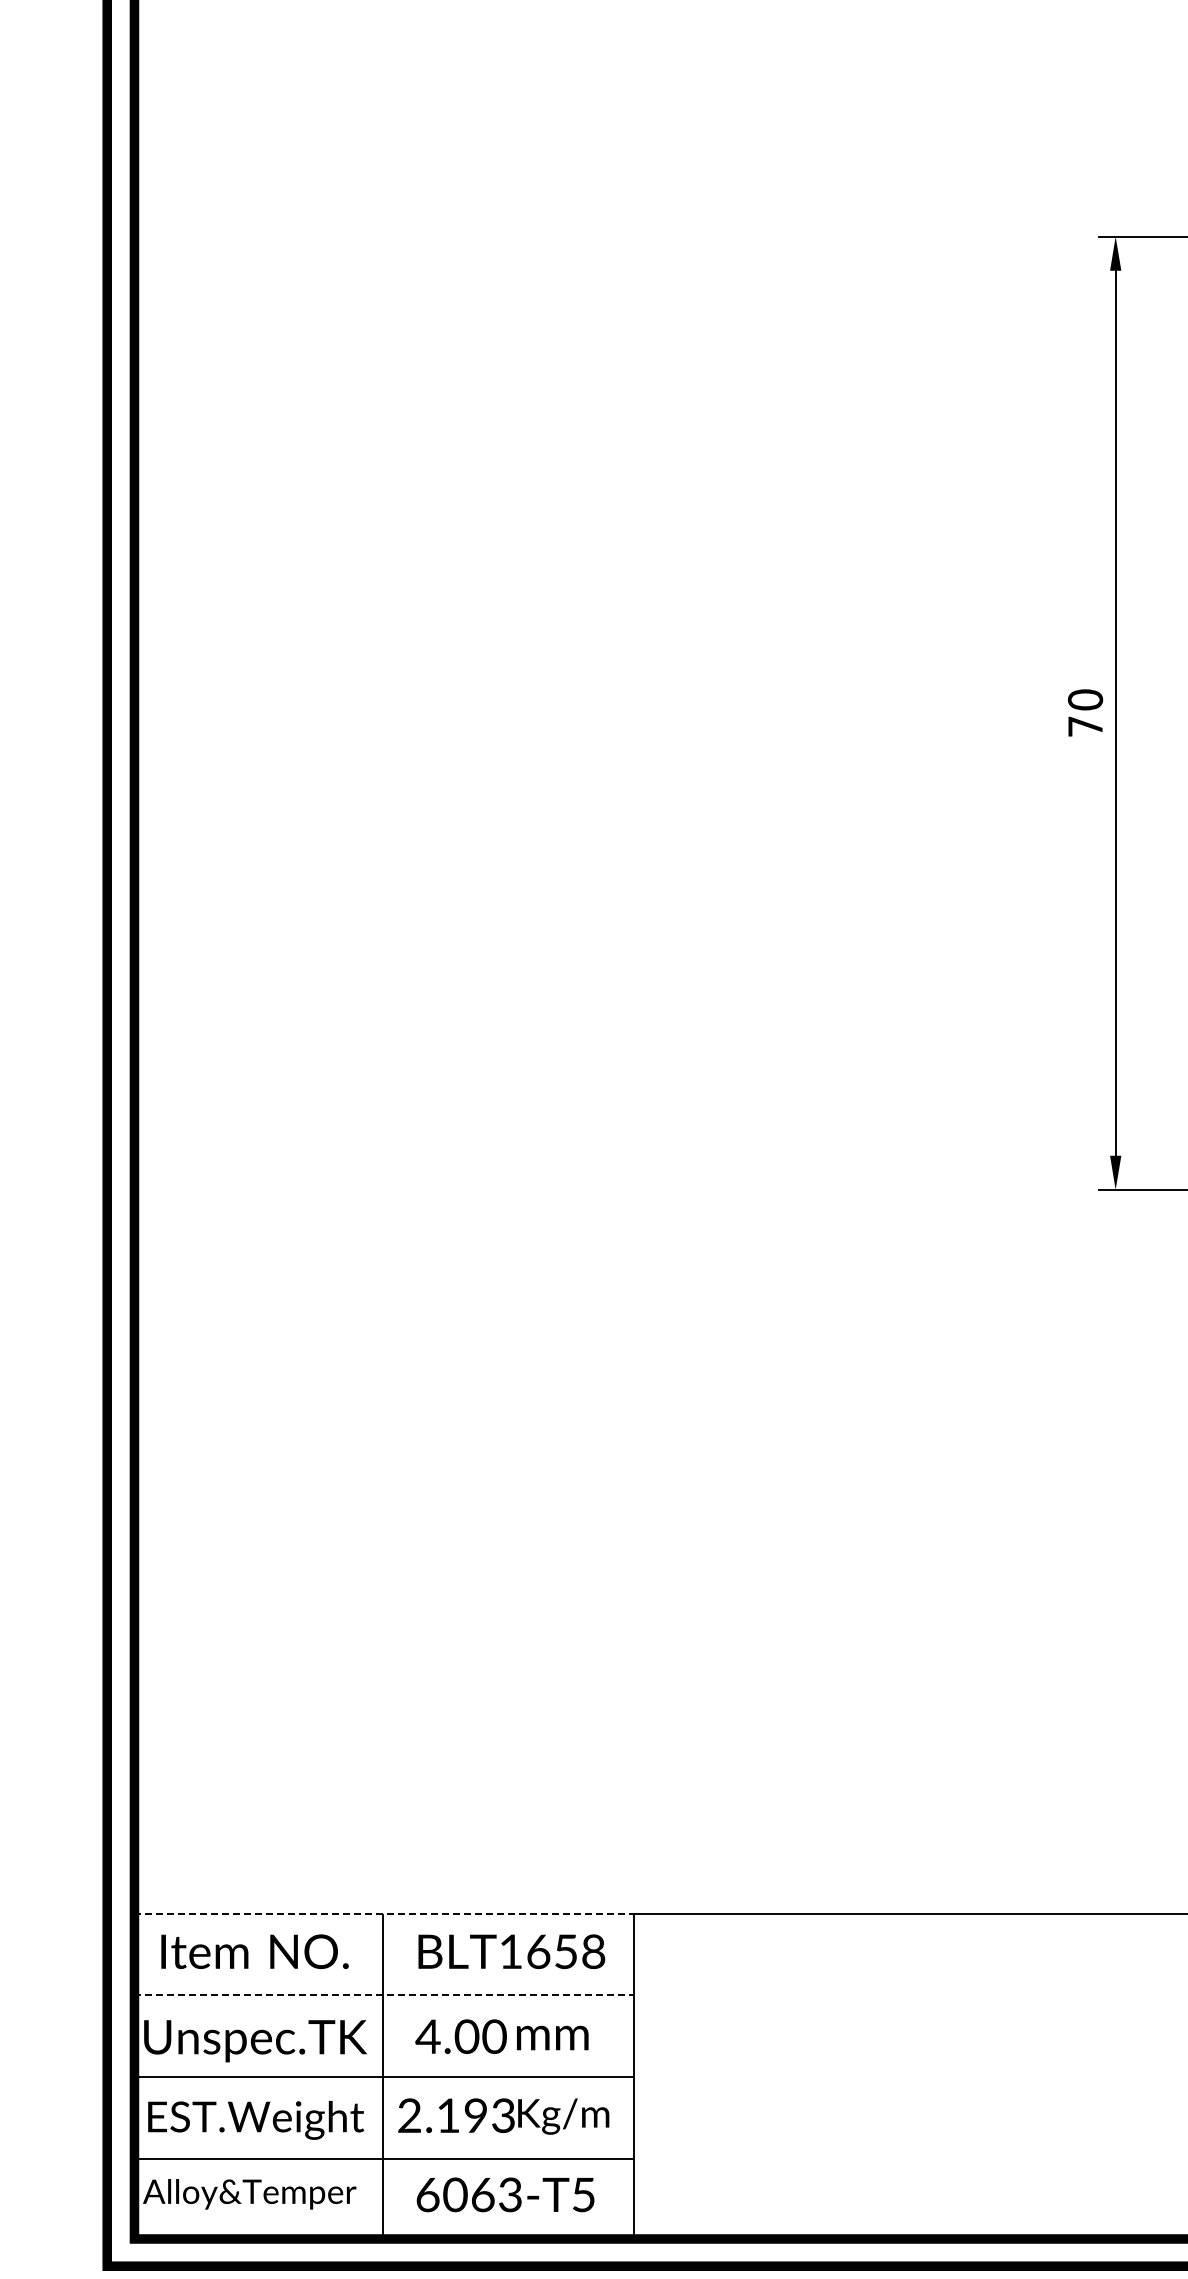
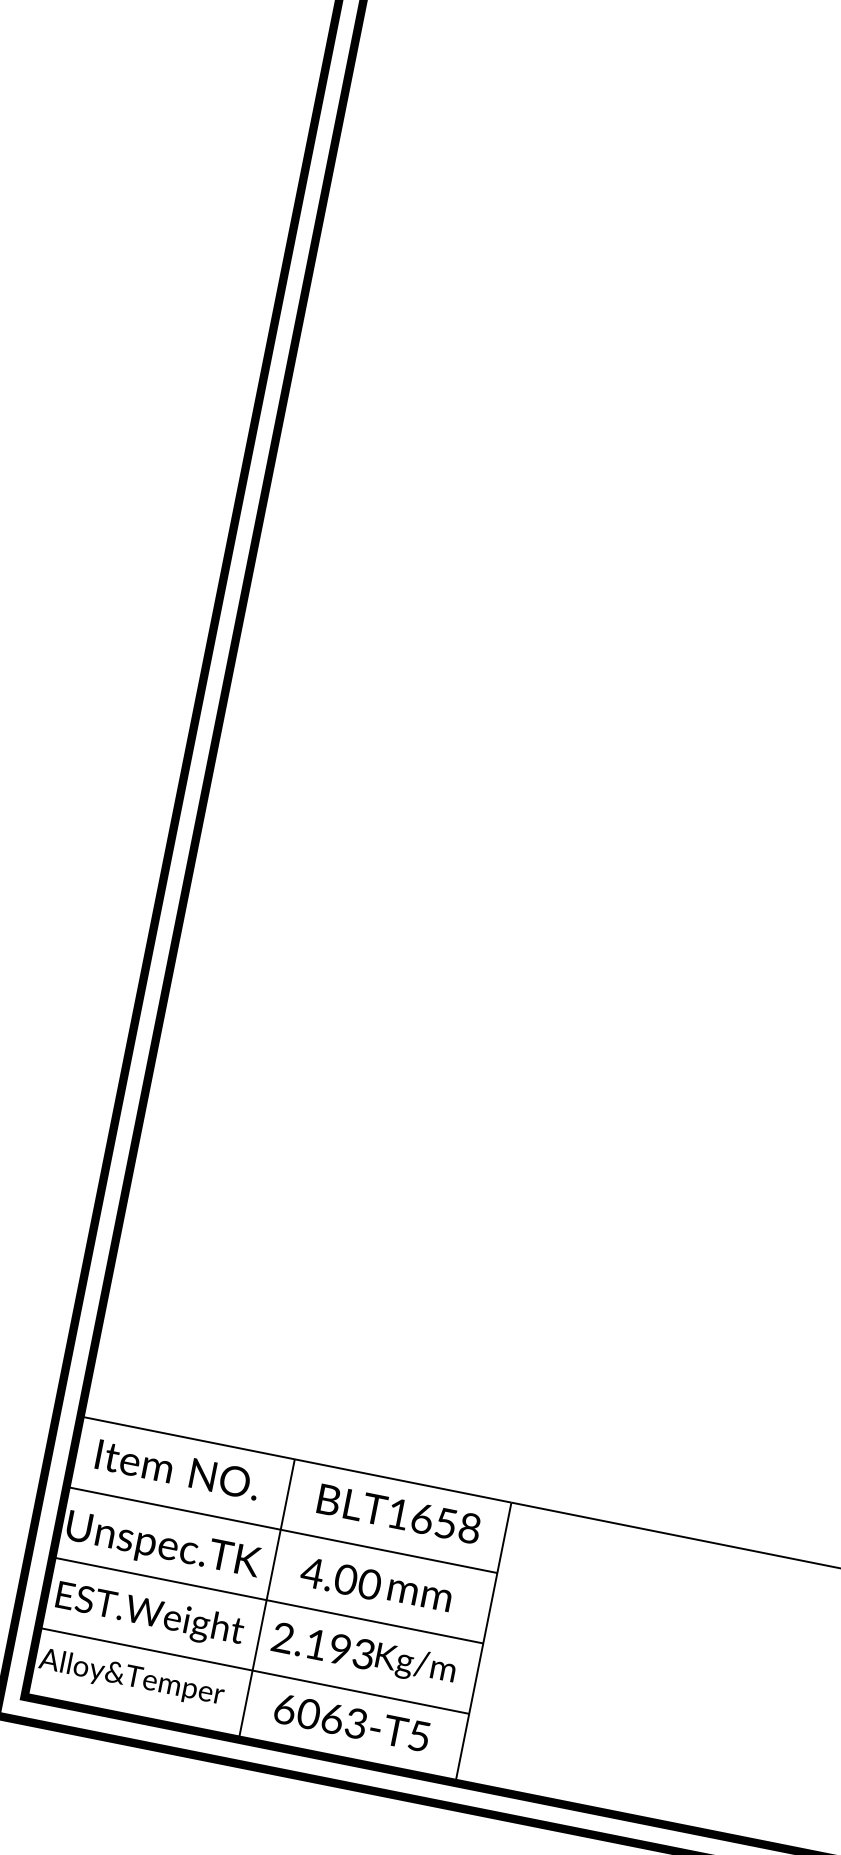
line: (384, 1913) -> (296, 1459), dashed -> solid
line: (384, 1995) -> (282, 1530), dashed -> solid

